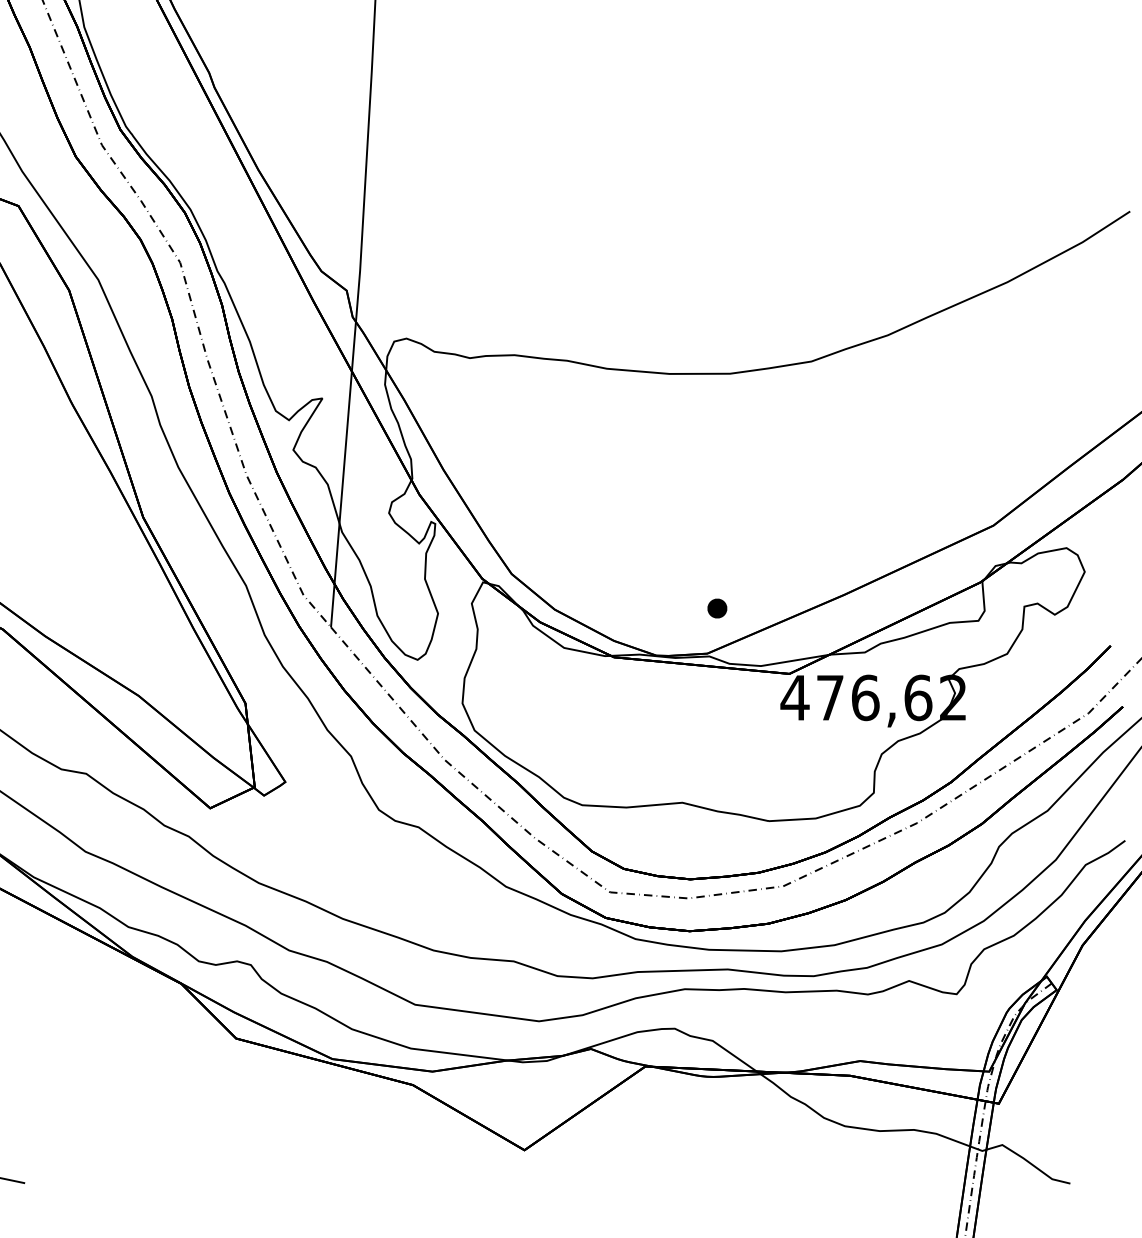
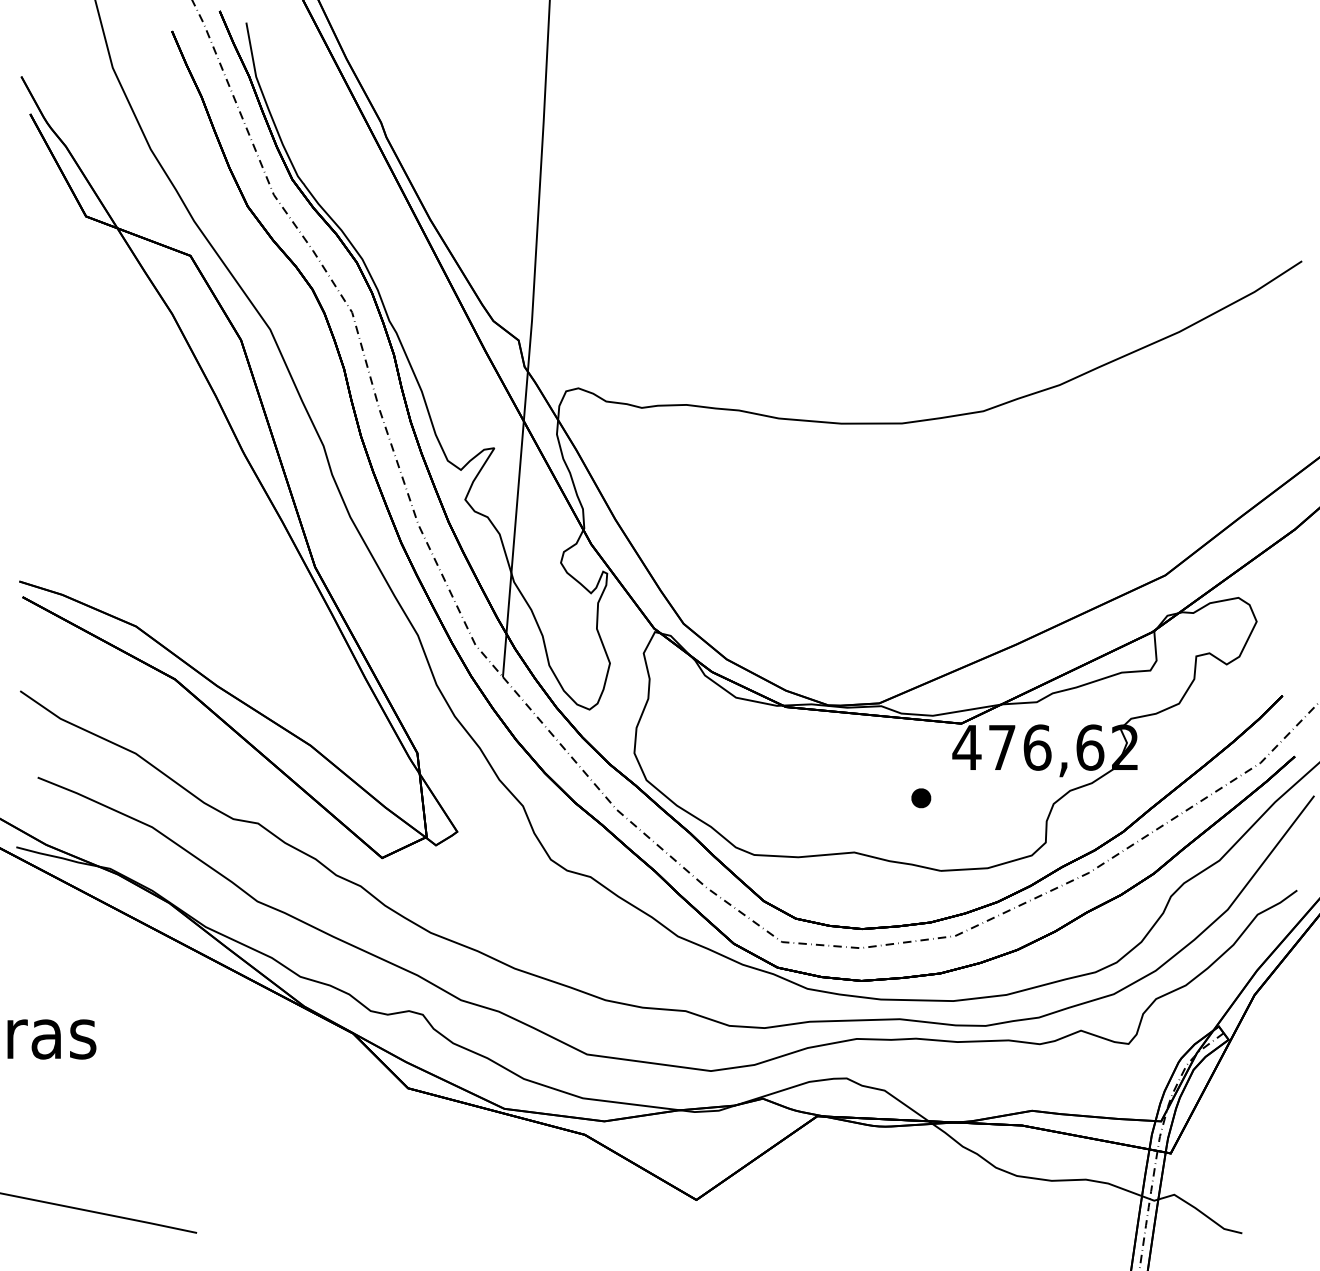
part: (717, 608) -> (921, 798), moved

